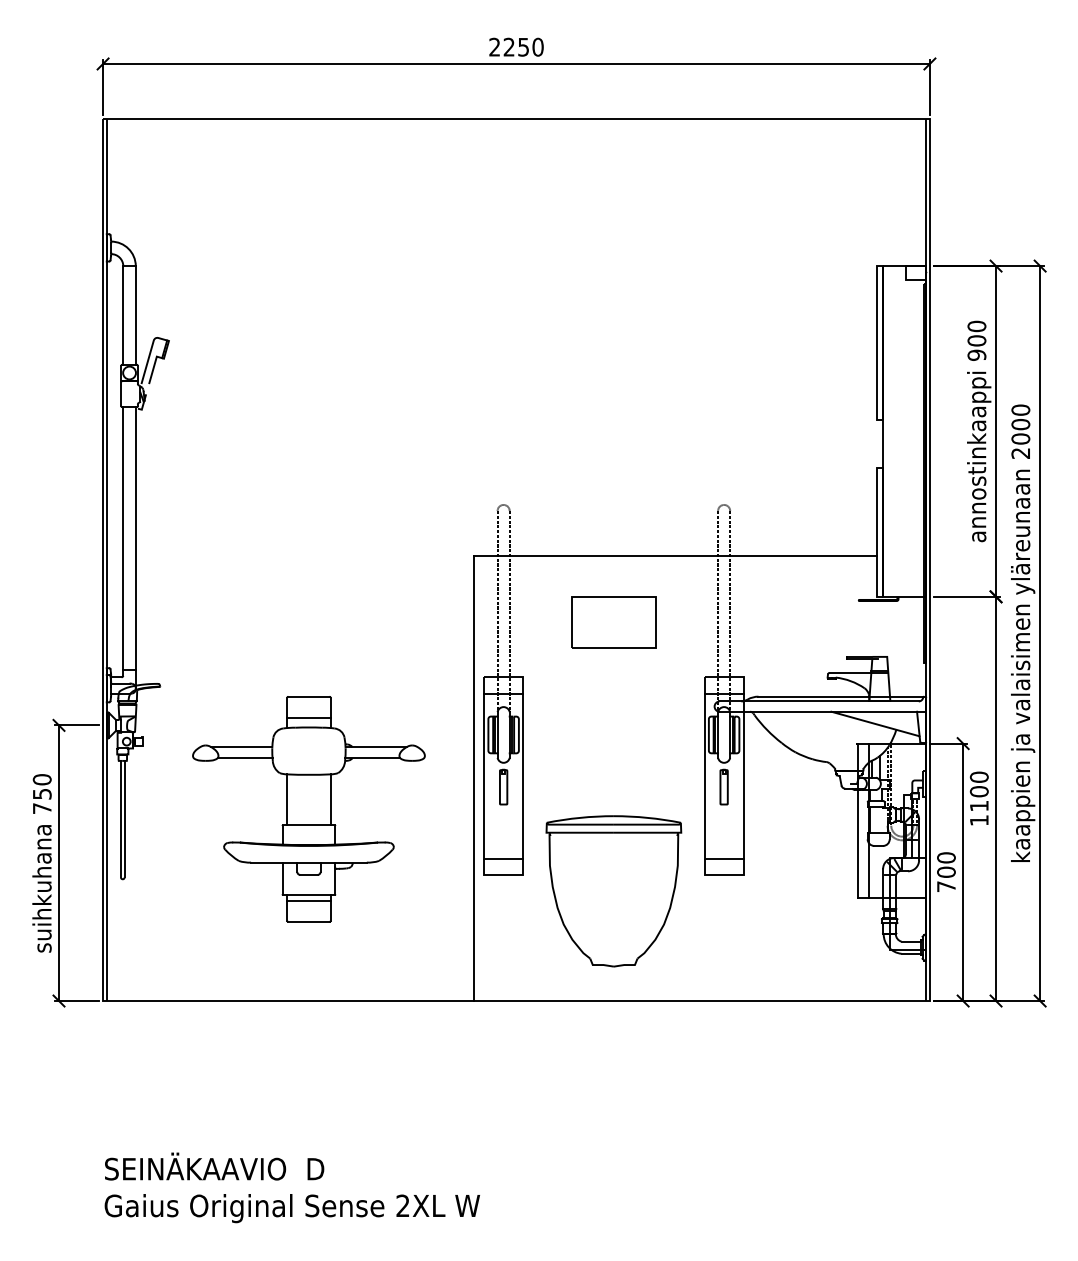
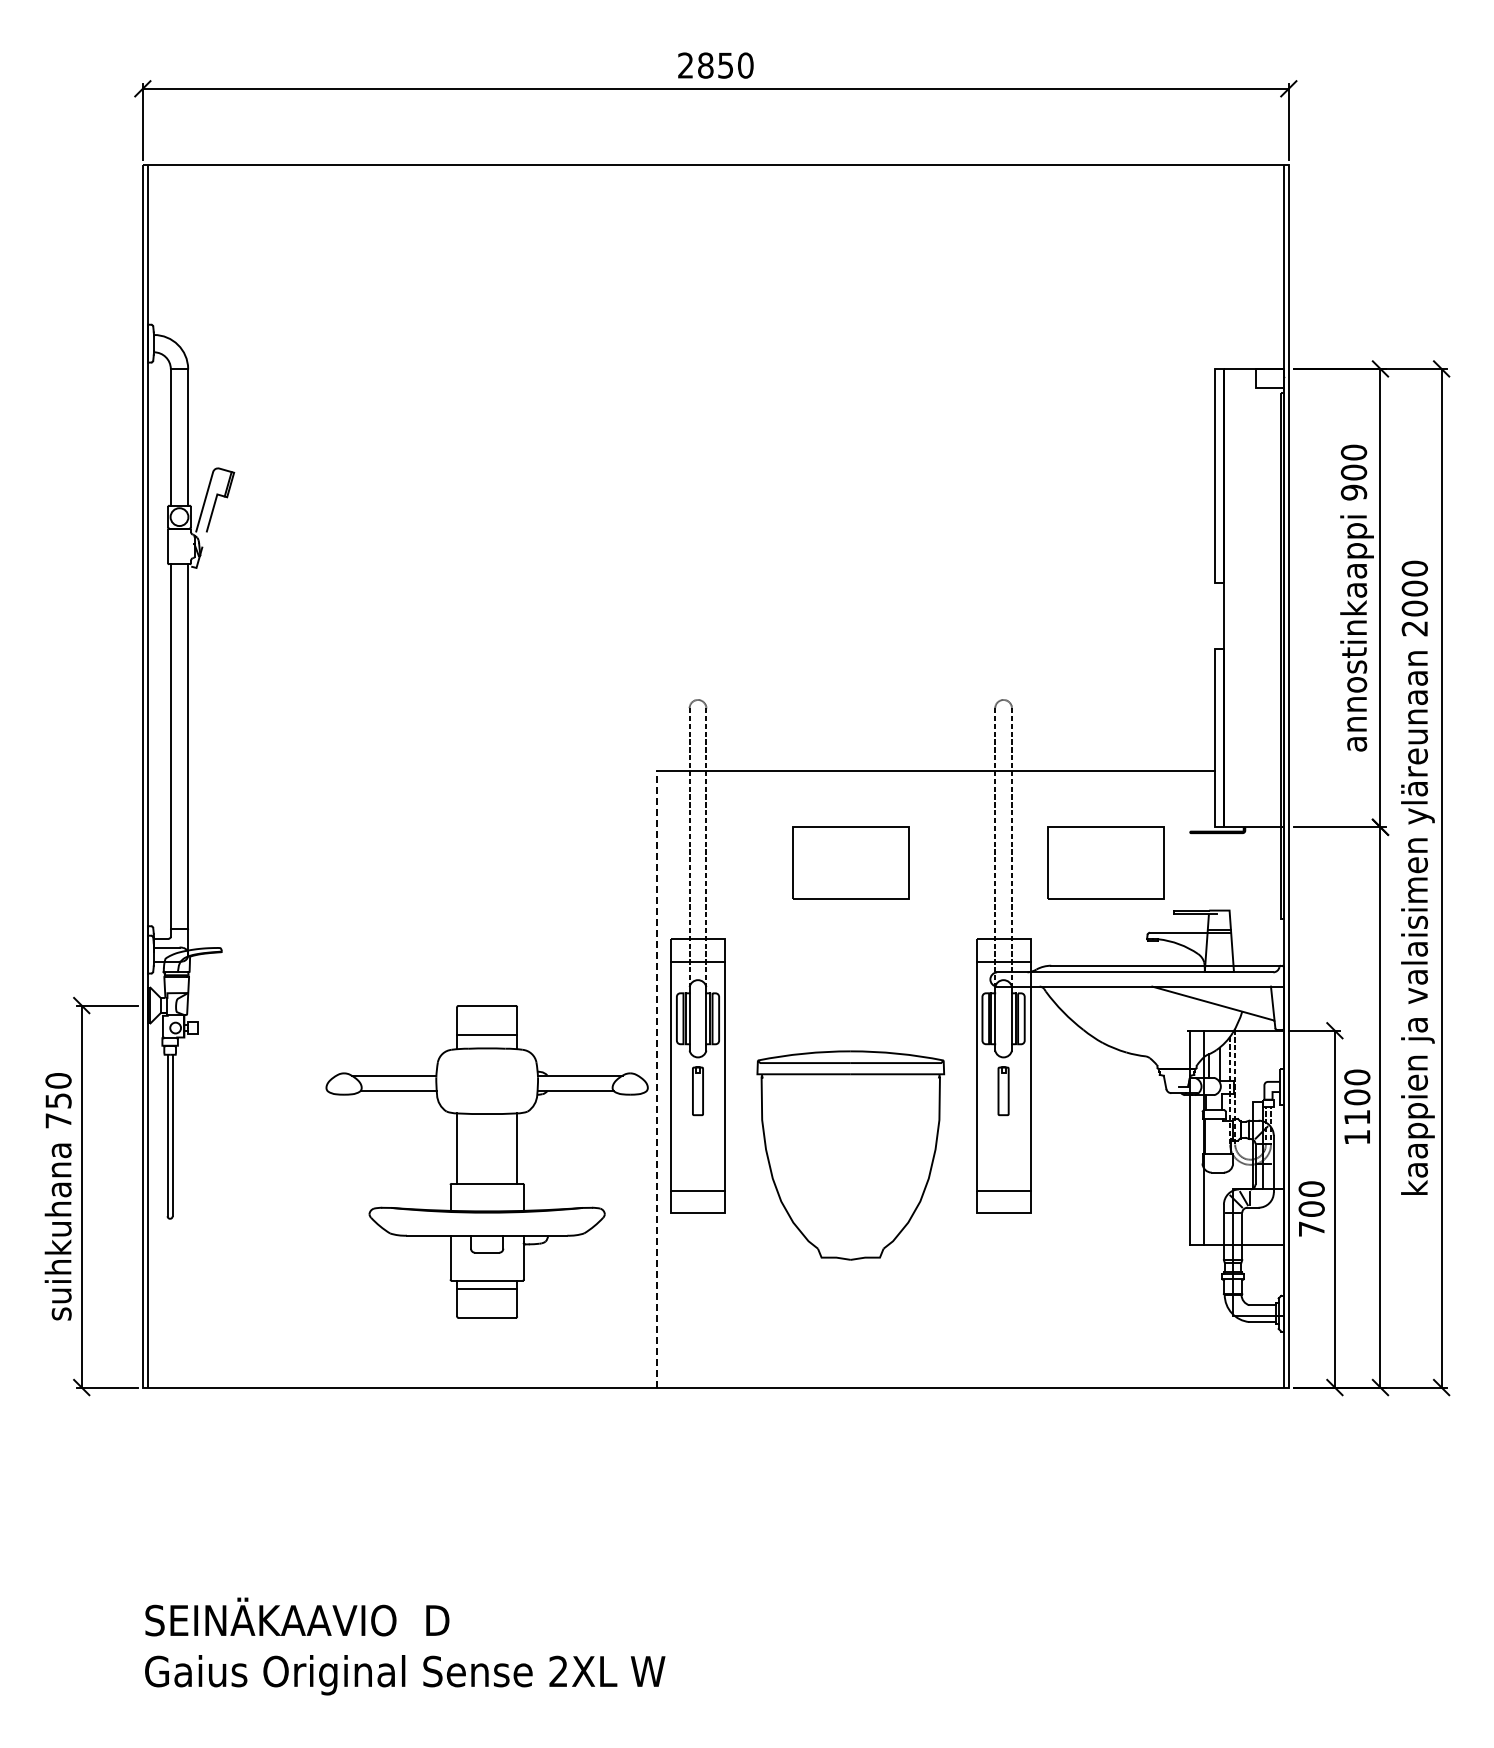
text: (509, 47) -> (705, 65), 2250 -> 2850
part: (797, 622) -> (1105, 862), added
line: (474, 778) -> (657, 1078), solid -> dashed
part: (308, 809) -> (486, 1161), moved
part: (613, 891) -> (850, 1155), moved

